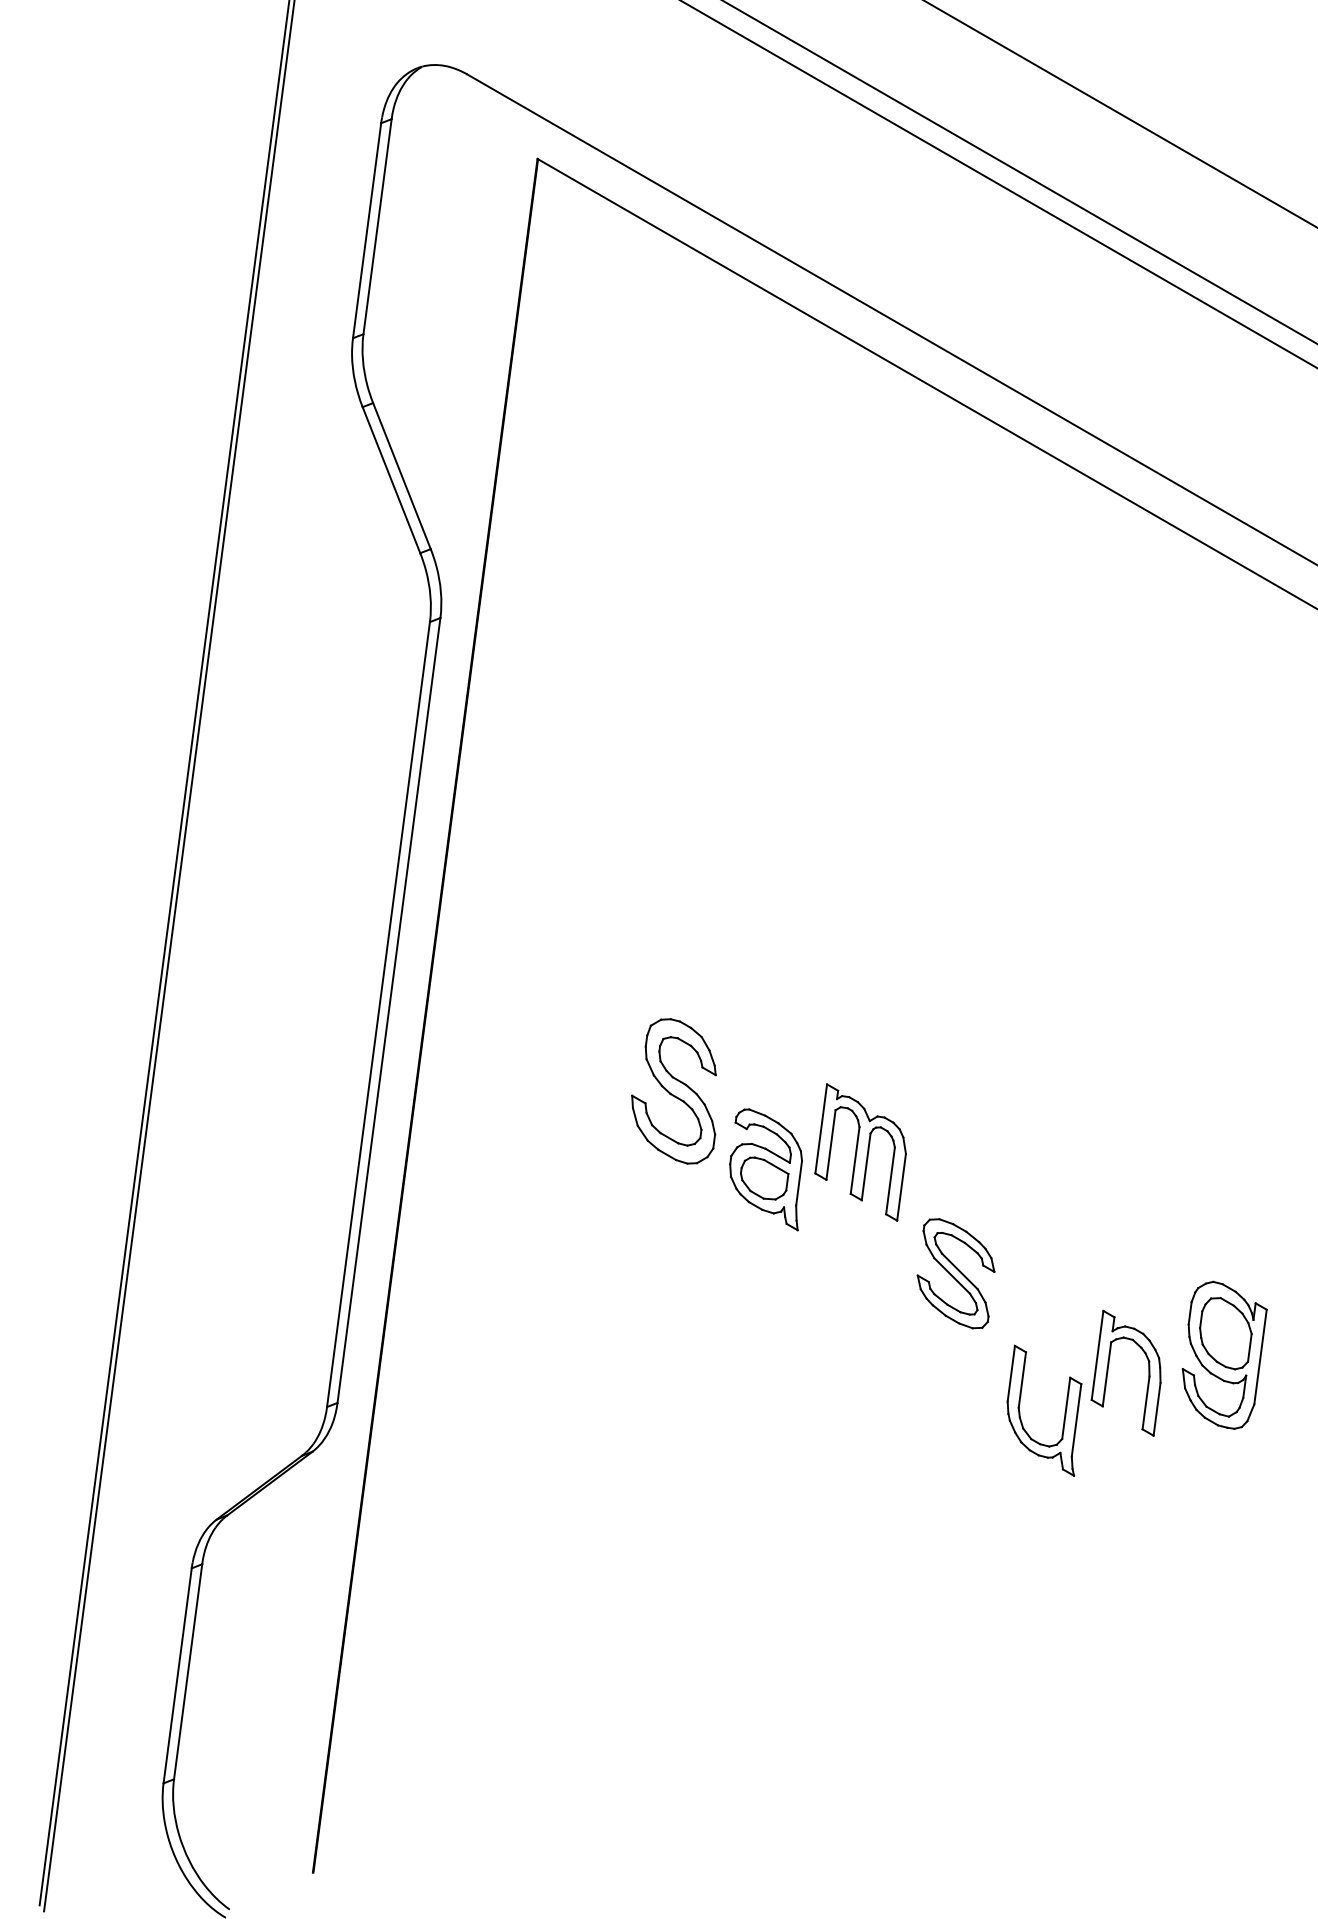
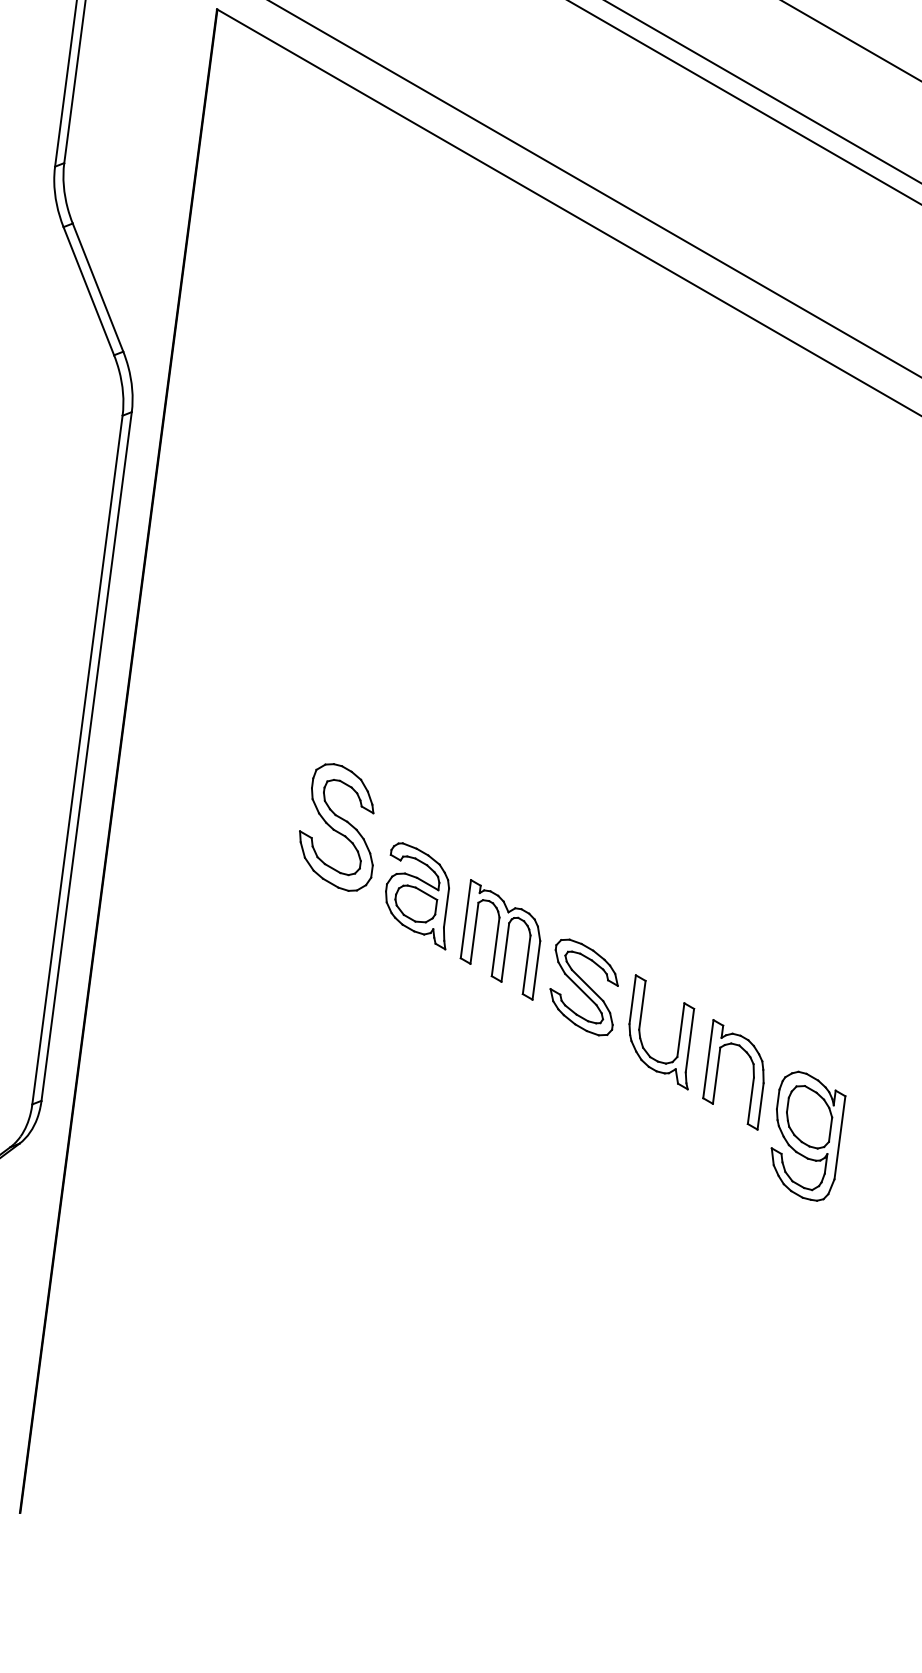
part: (860, 1152) -> (500, 939), moved
part: (1224, 1354) -> (808, 1135), moved
part: (1064, 1411) -> (679, 1032), moved

